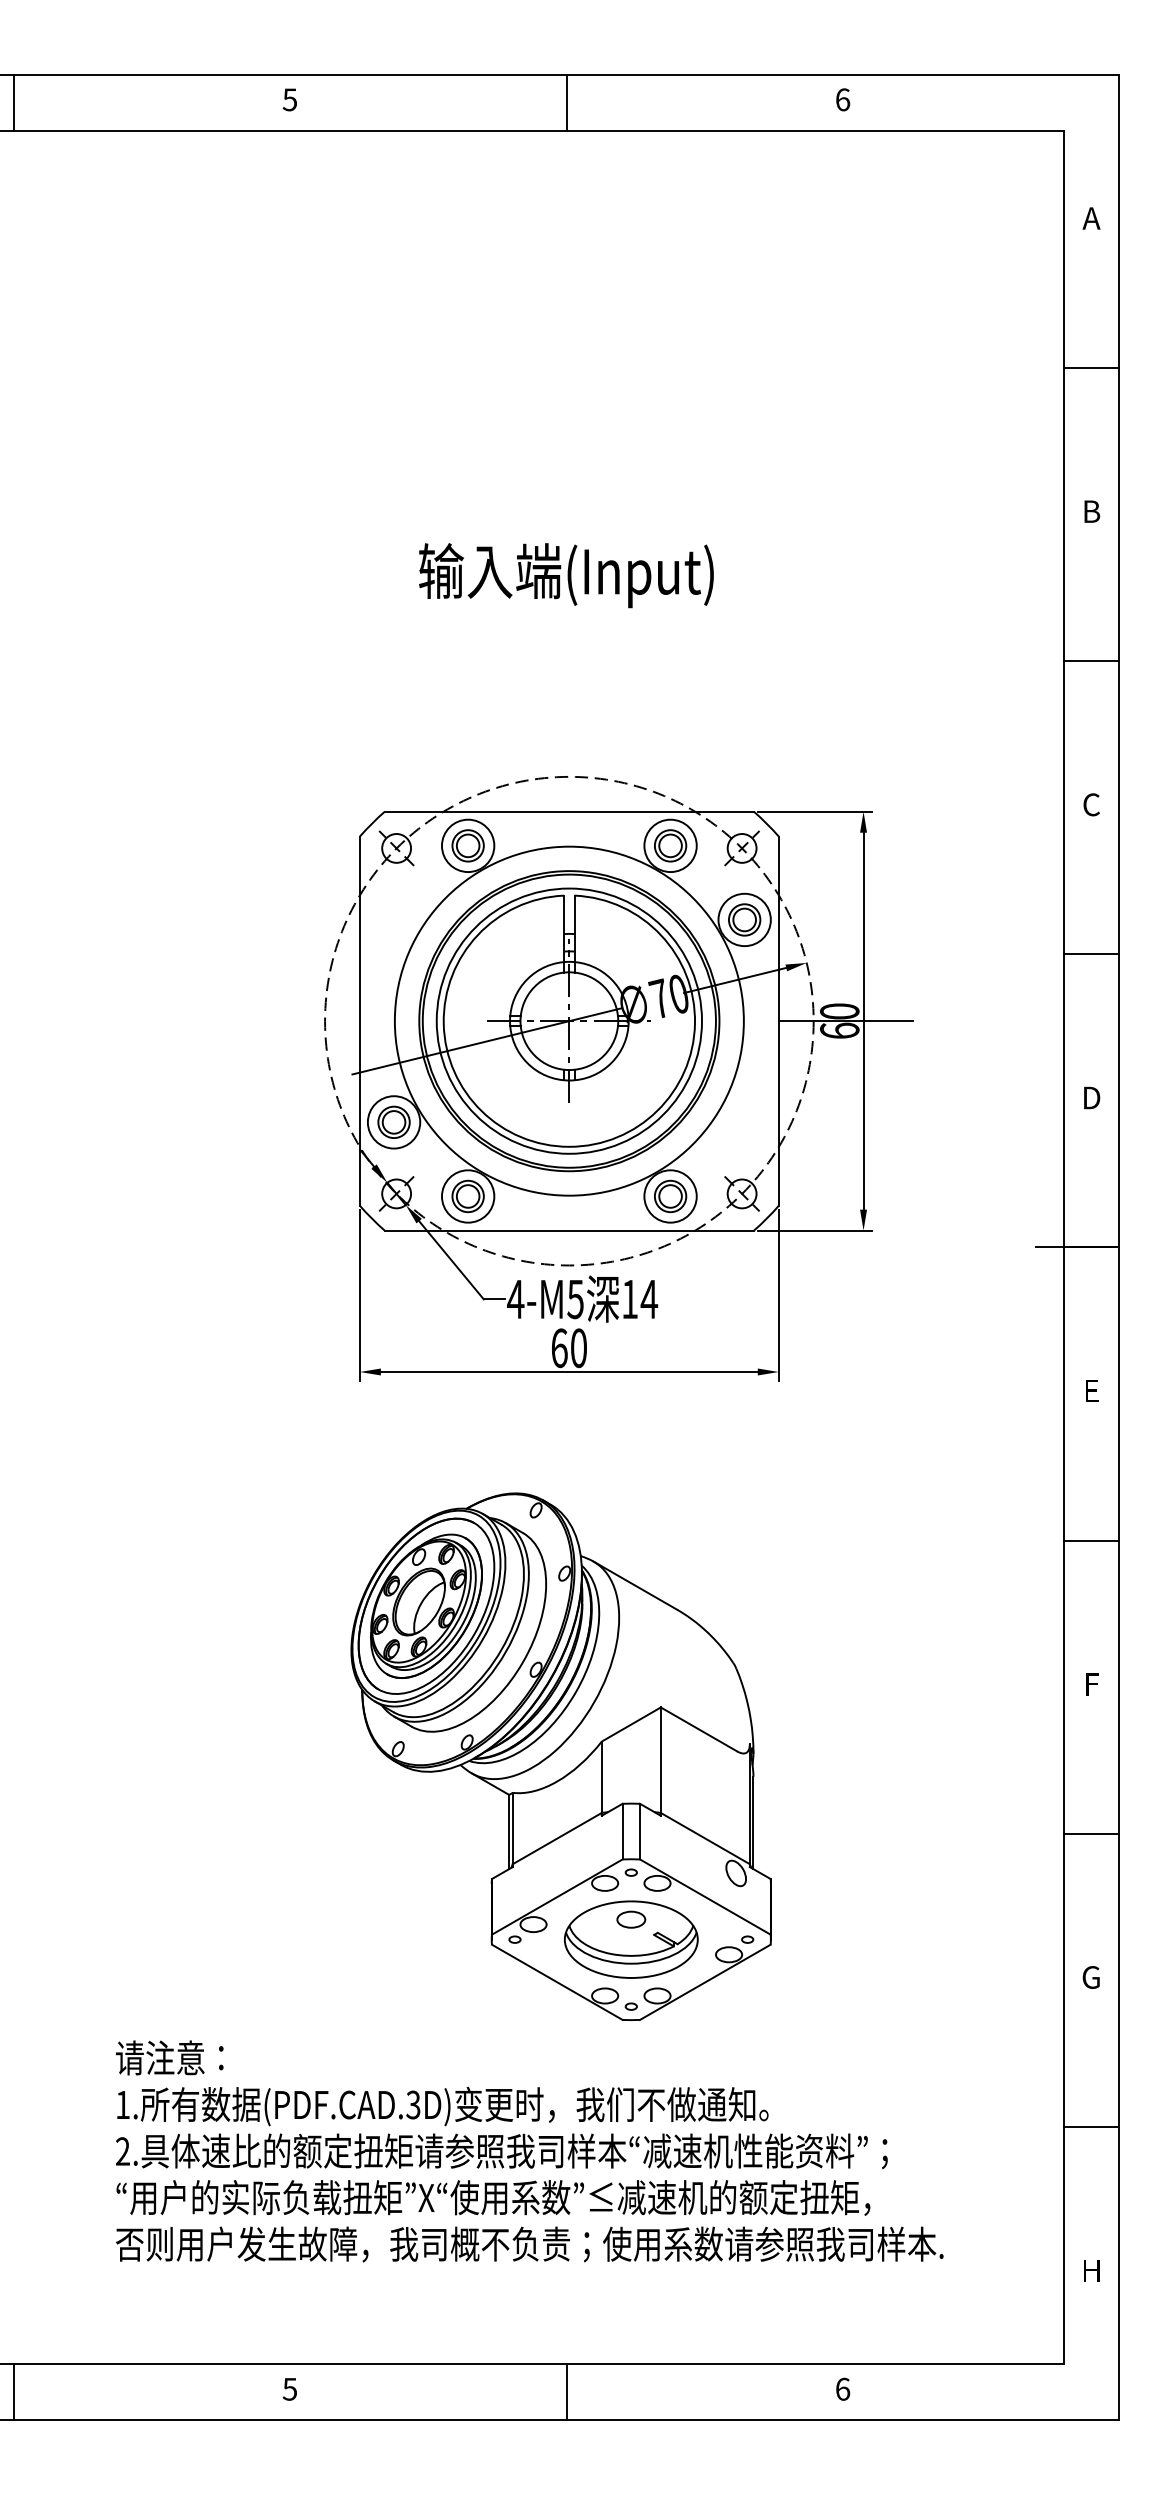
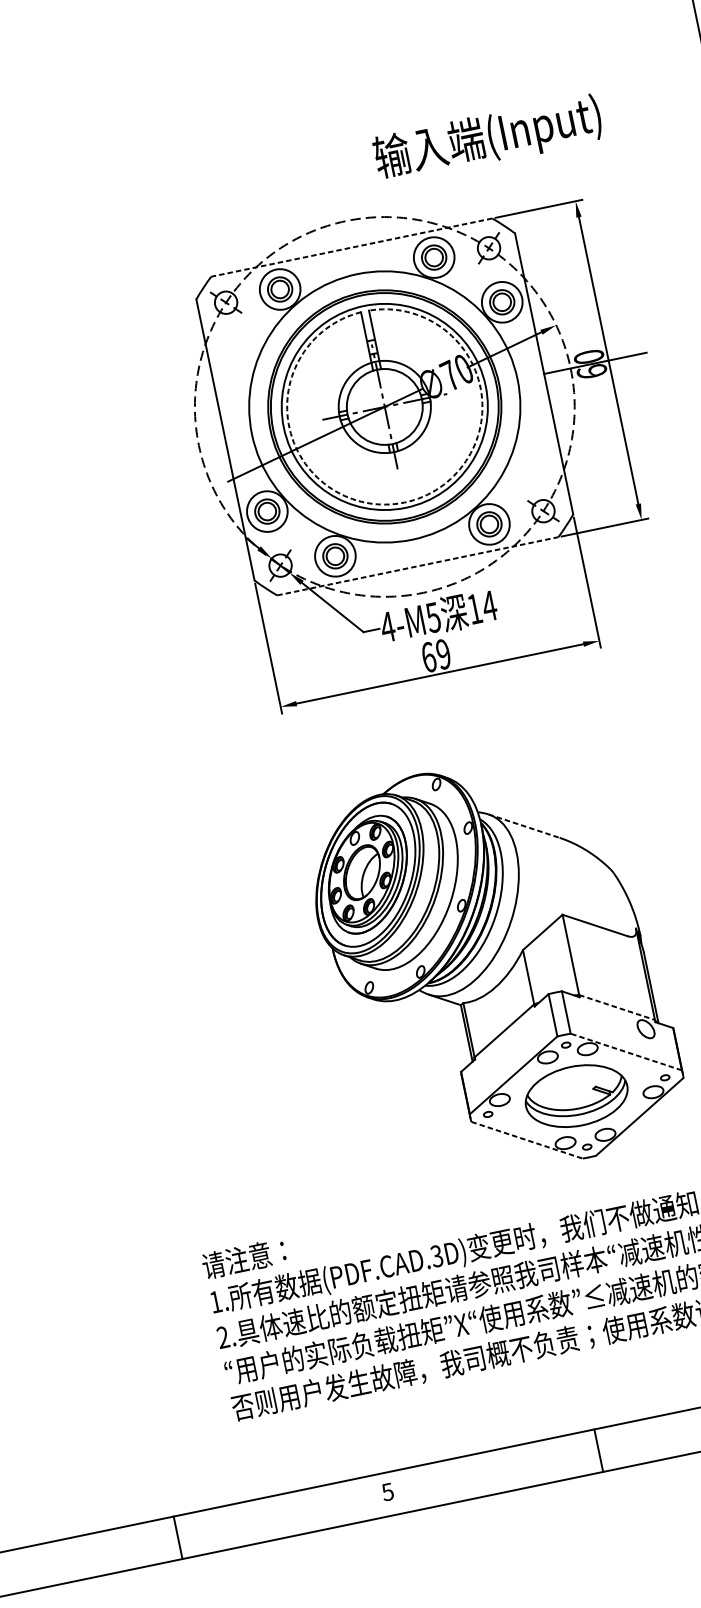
text: (566, 575) -> (488, 139), moved
line: (569, 811) -> (351, 247), solid -> dashed
arc: (569, 1146) -> (404, 502), solid -> dashed
line: (569, 1230) -> (417, 566), solid -> dashed
text: (578, 1348) -> (443, 654), 60 -> 69
line: (635, 1585) -> (524, 825), solid -> dashed
line: (705, 1838) -> (617, 1007), solid -> dashed
line: (704, 1896) -> (625, 1051), solid -> dashed
part: (631, 1919) -> (573, 1080), removed
line: (557, 1982) -> (527, 1140), solid -> dashed

